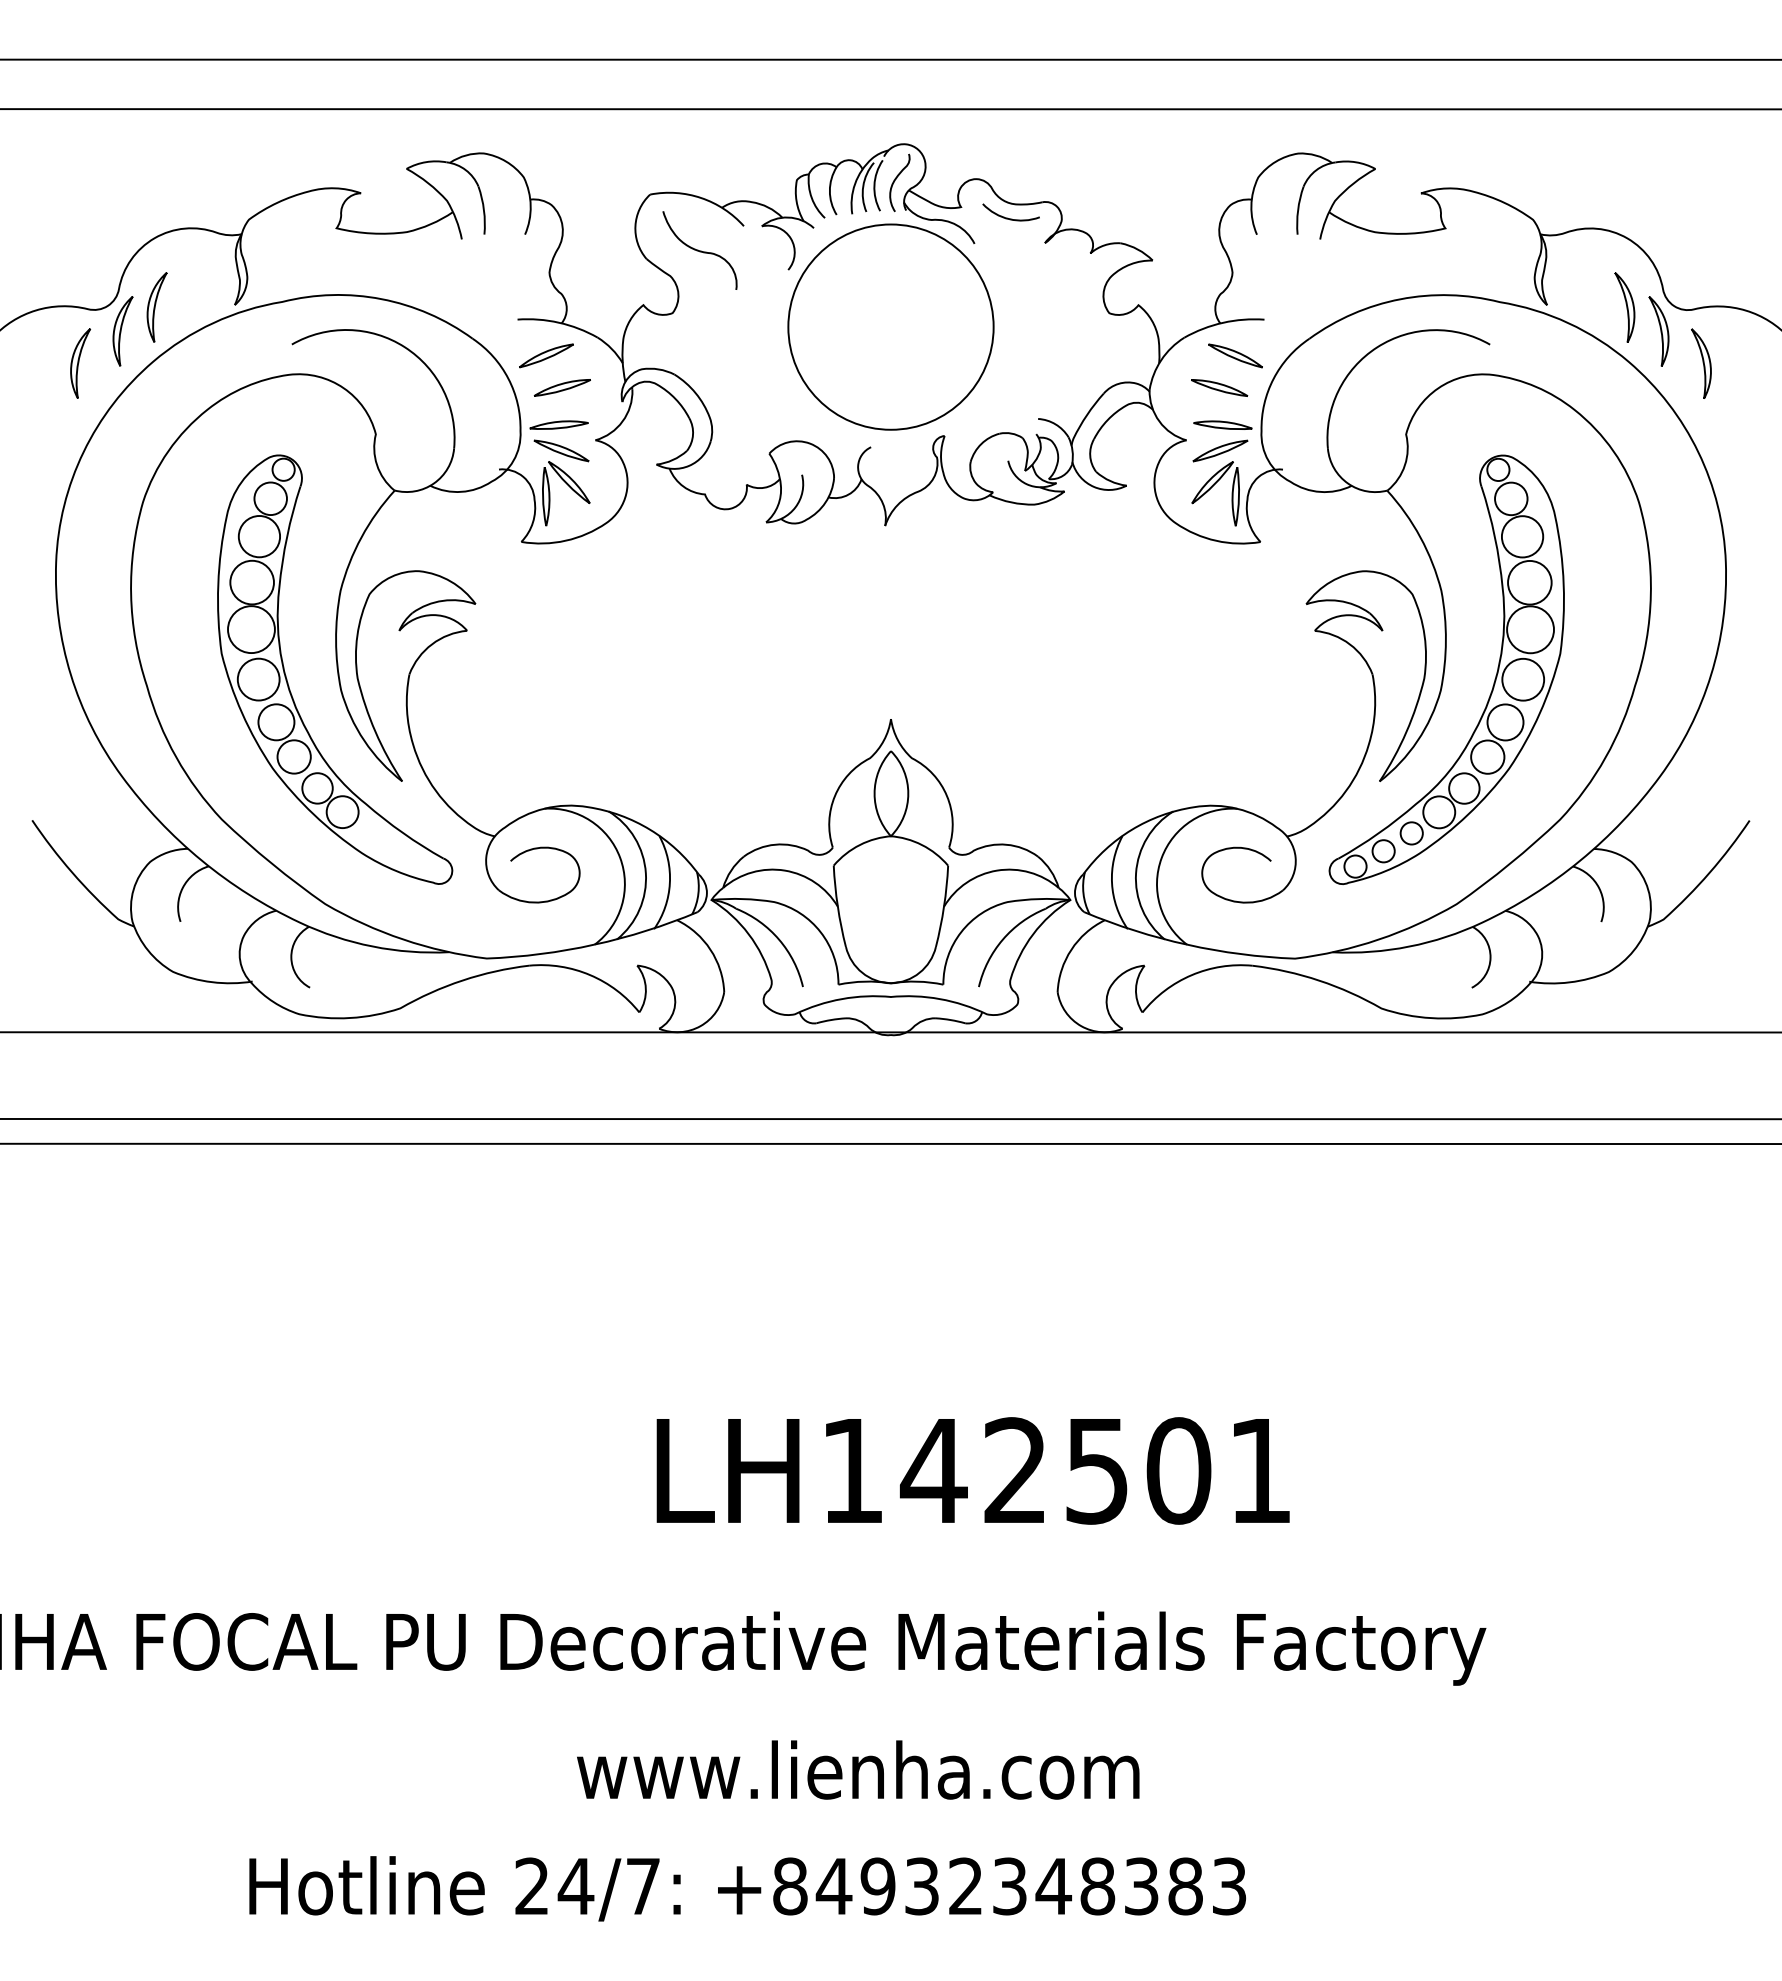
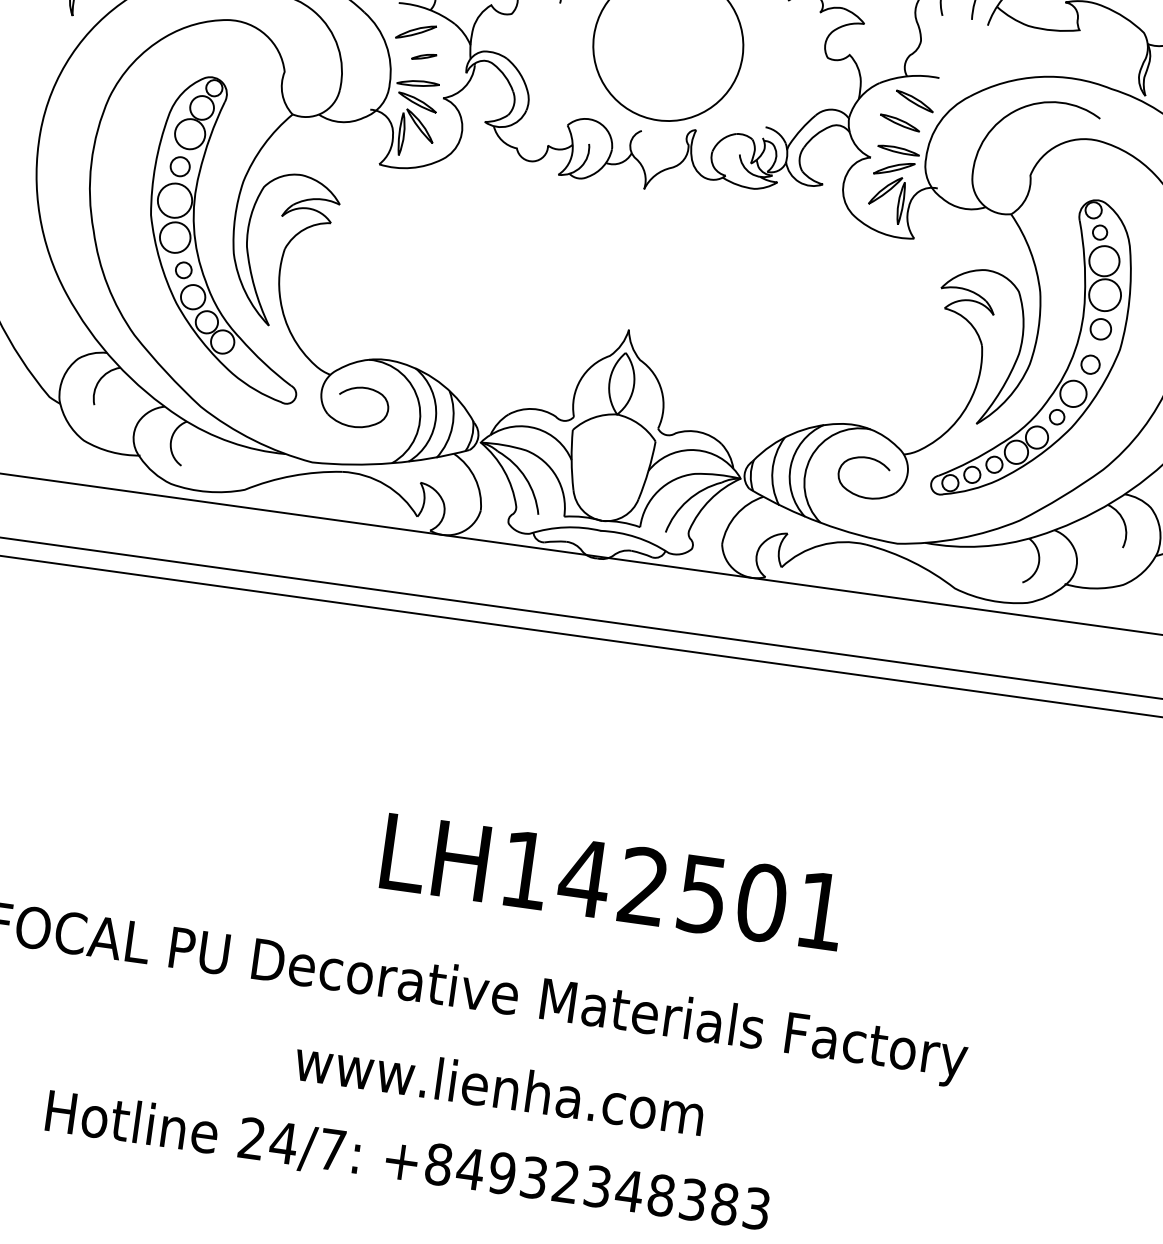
part: (561, 387) -> (423, 56), size x0.6
circle: (1511, 498) -> (1100, 232), size x0.6
circle: (251, 582) -> (179, 166), size x0.6
circle: (1530, 629) -> (1100, 329), size x0.6
circle: (1523, 679) -> (1090, 364), size x0.6
circle: (276, 722) -> (183, 270), size x0.6
circle: (1487, 756) -> (1056, 416), size x0.6

